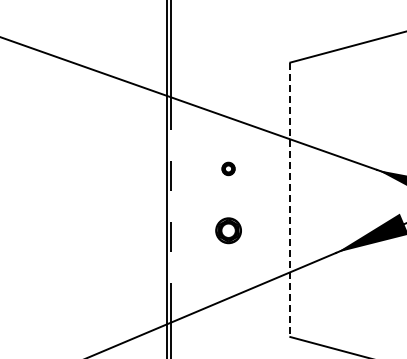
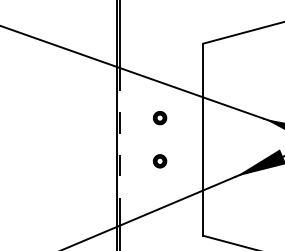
part: (228, 168) -> (160, 117), size x1.43
line: (290, 200) -> (203, 140), dashed -> solid
part: (228, 230) -> (160, 161), size x0.71

